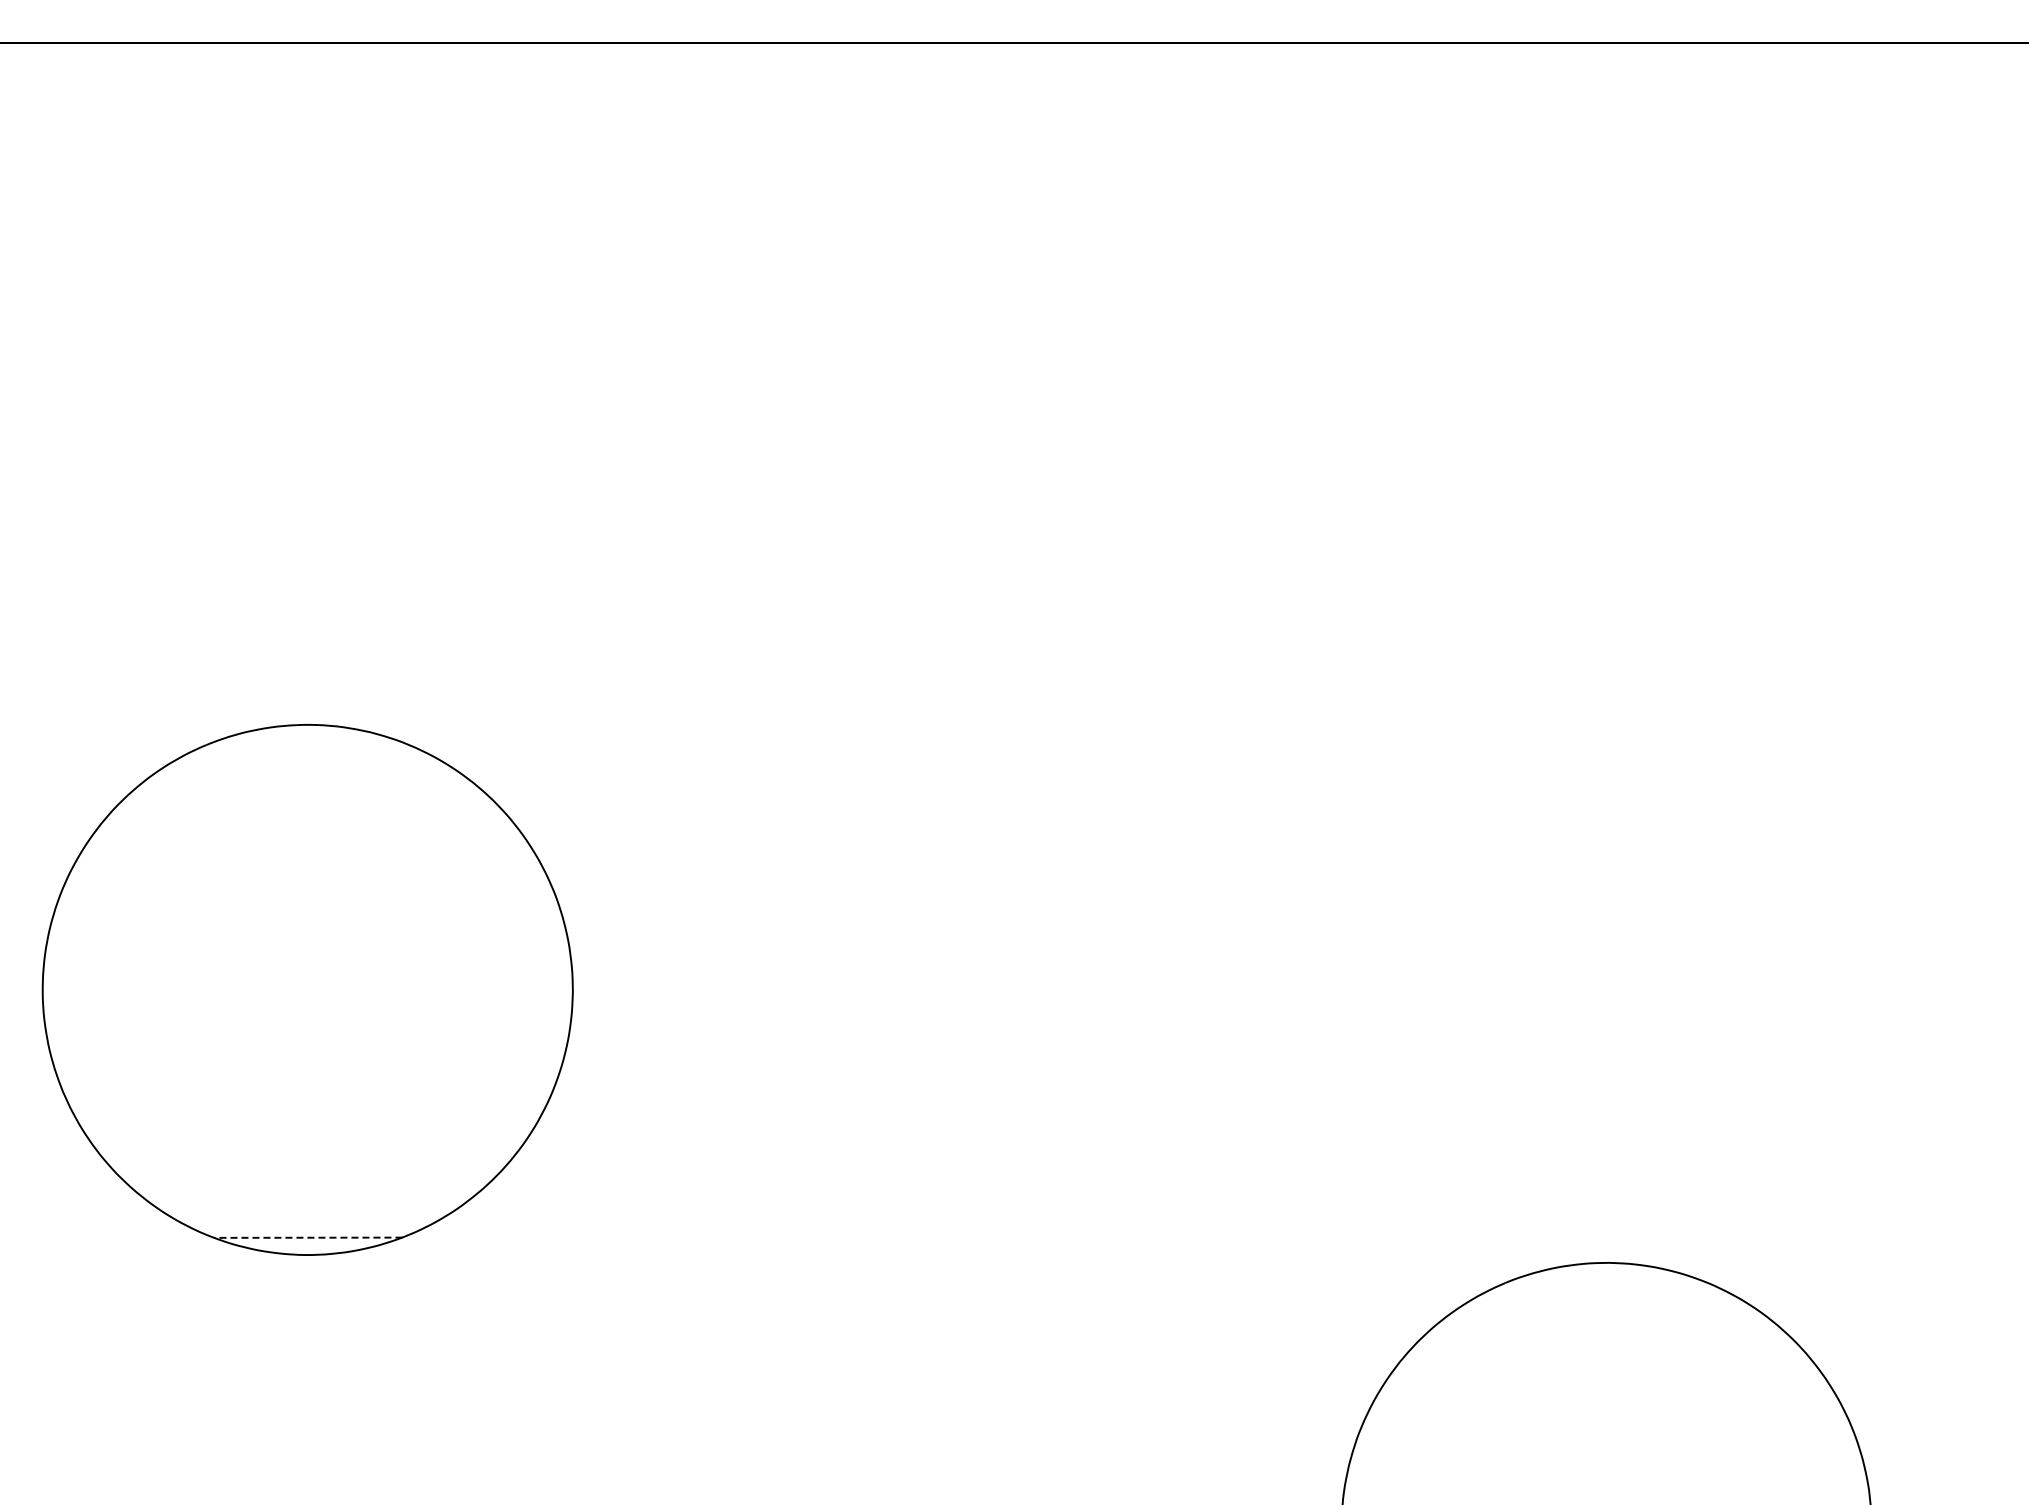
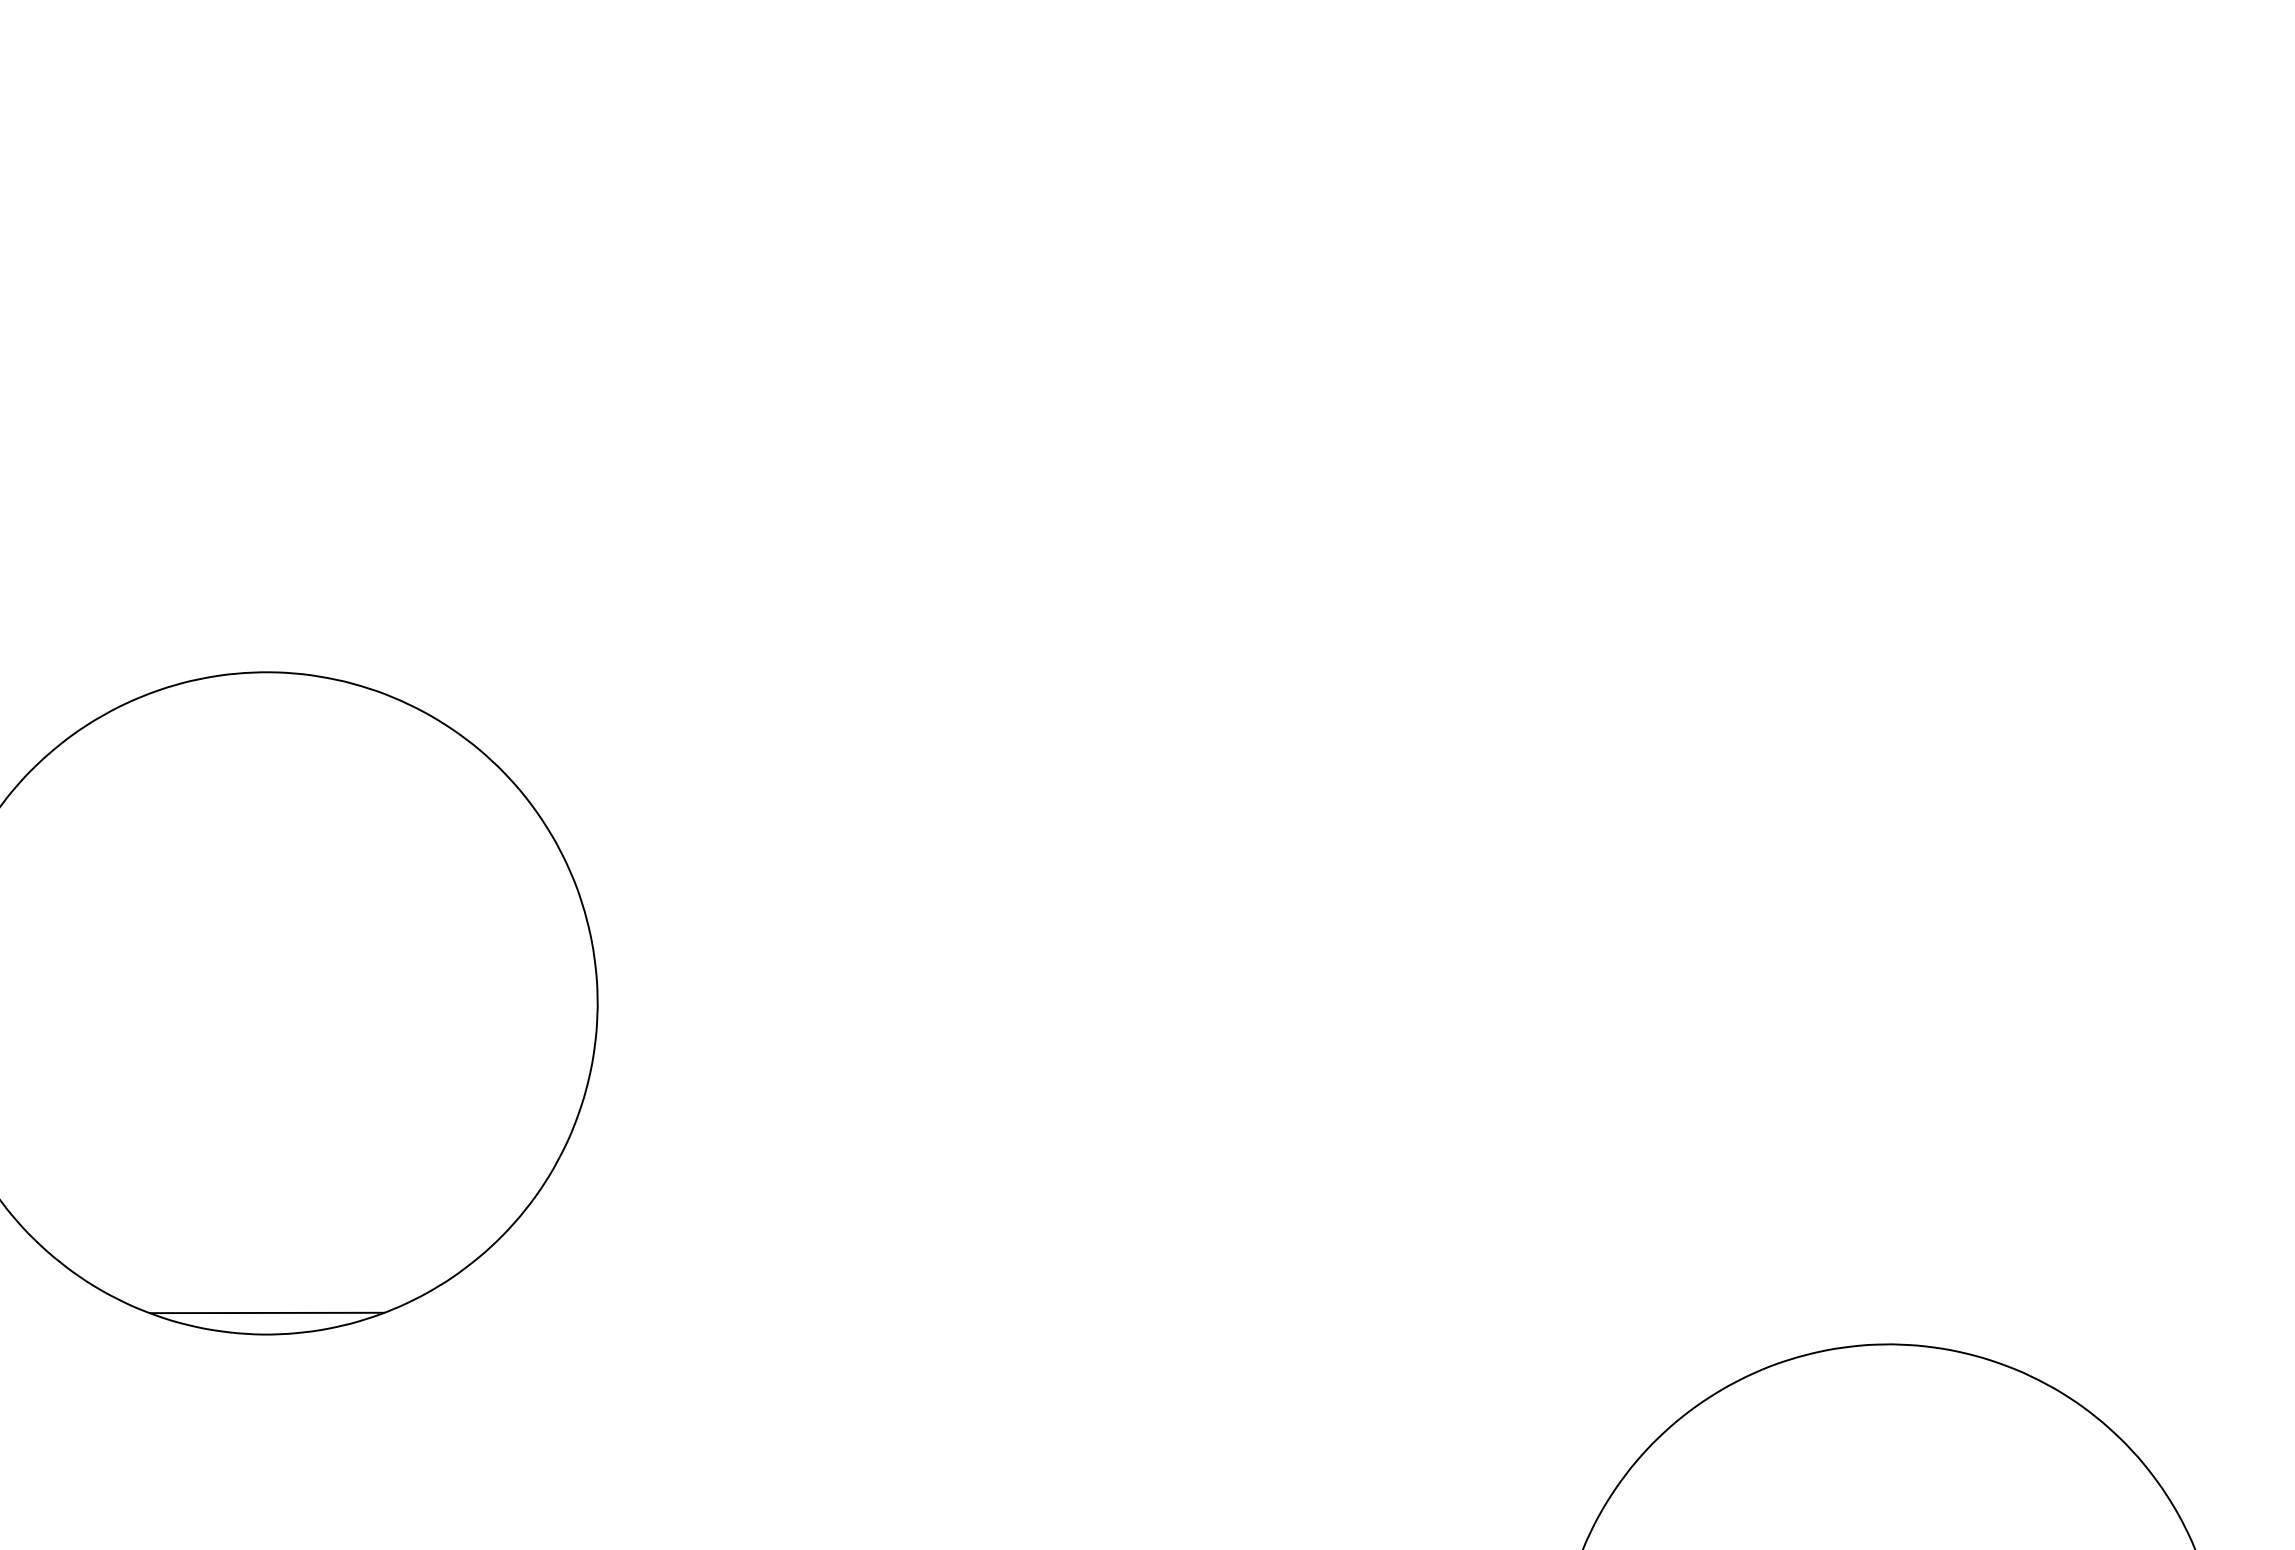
line: (307, 1237) -> (266, 1312), dashed -> solid

